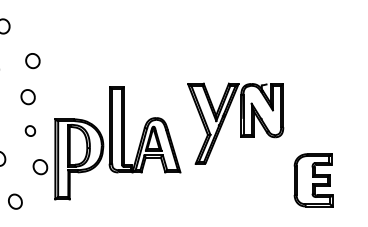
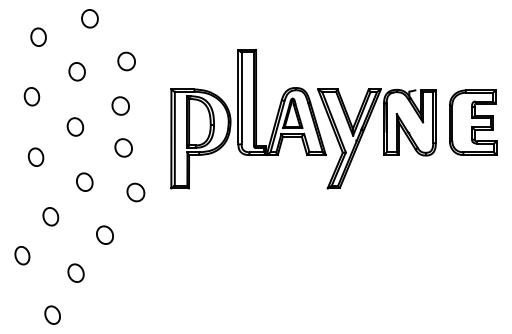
part: (30, 130) -> (123, 147), size x1.43
part: (117, 143) -> (248, 119), moved
part: (313, 180) -> (473, 122), moved

